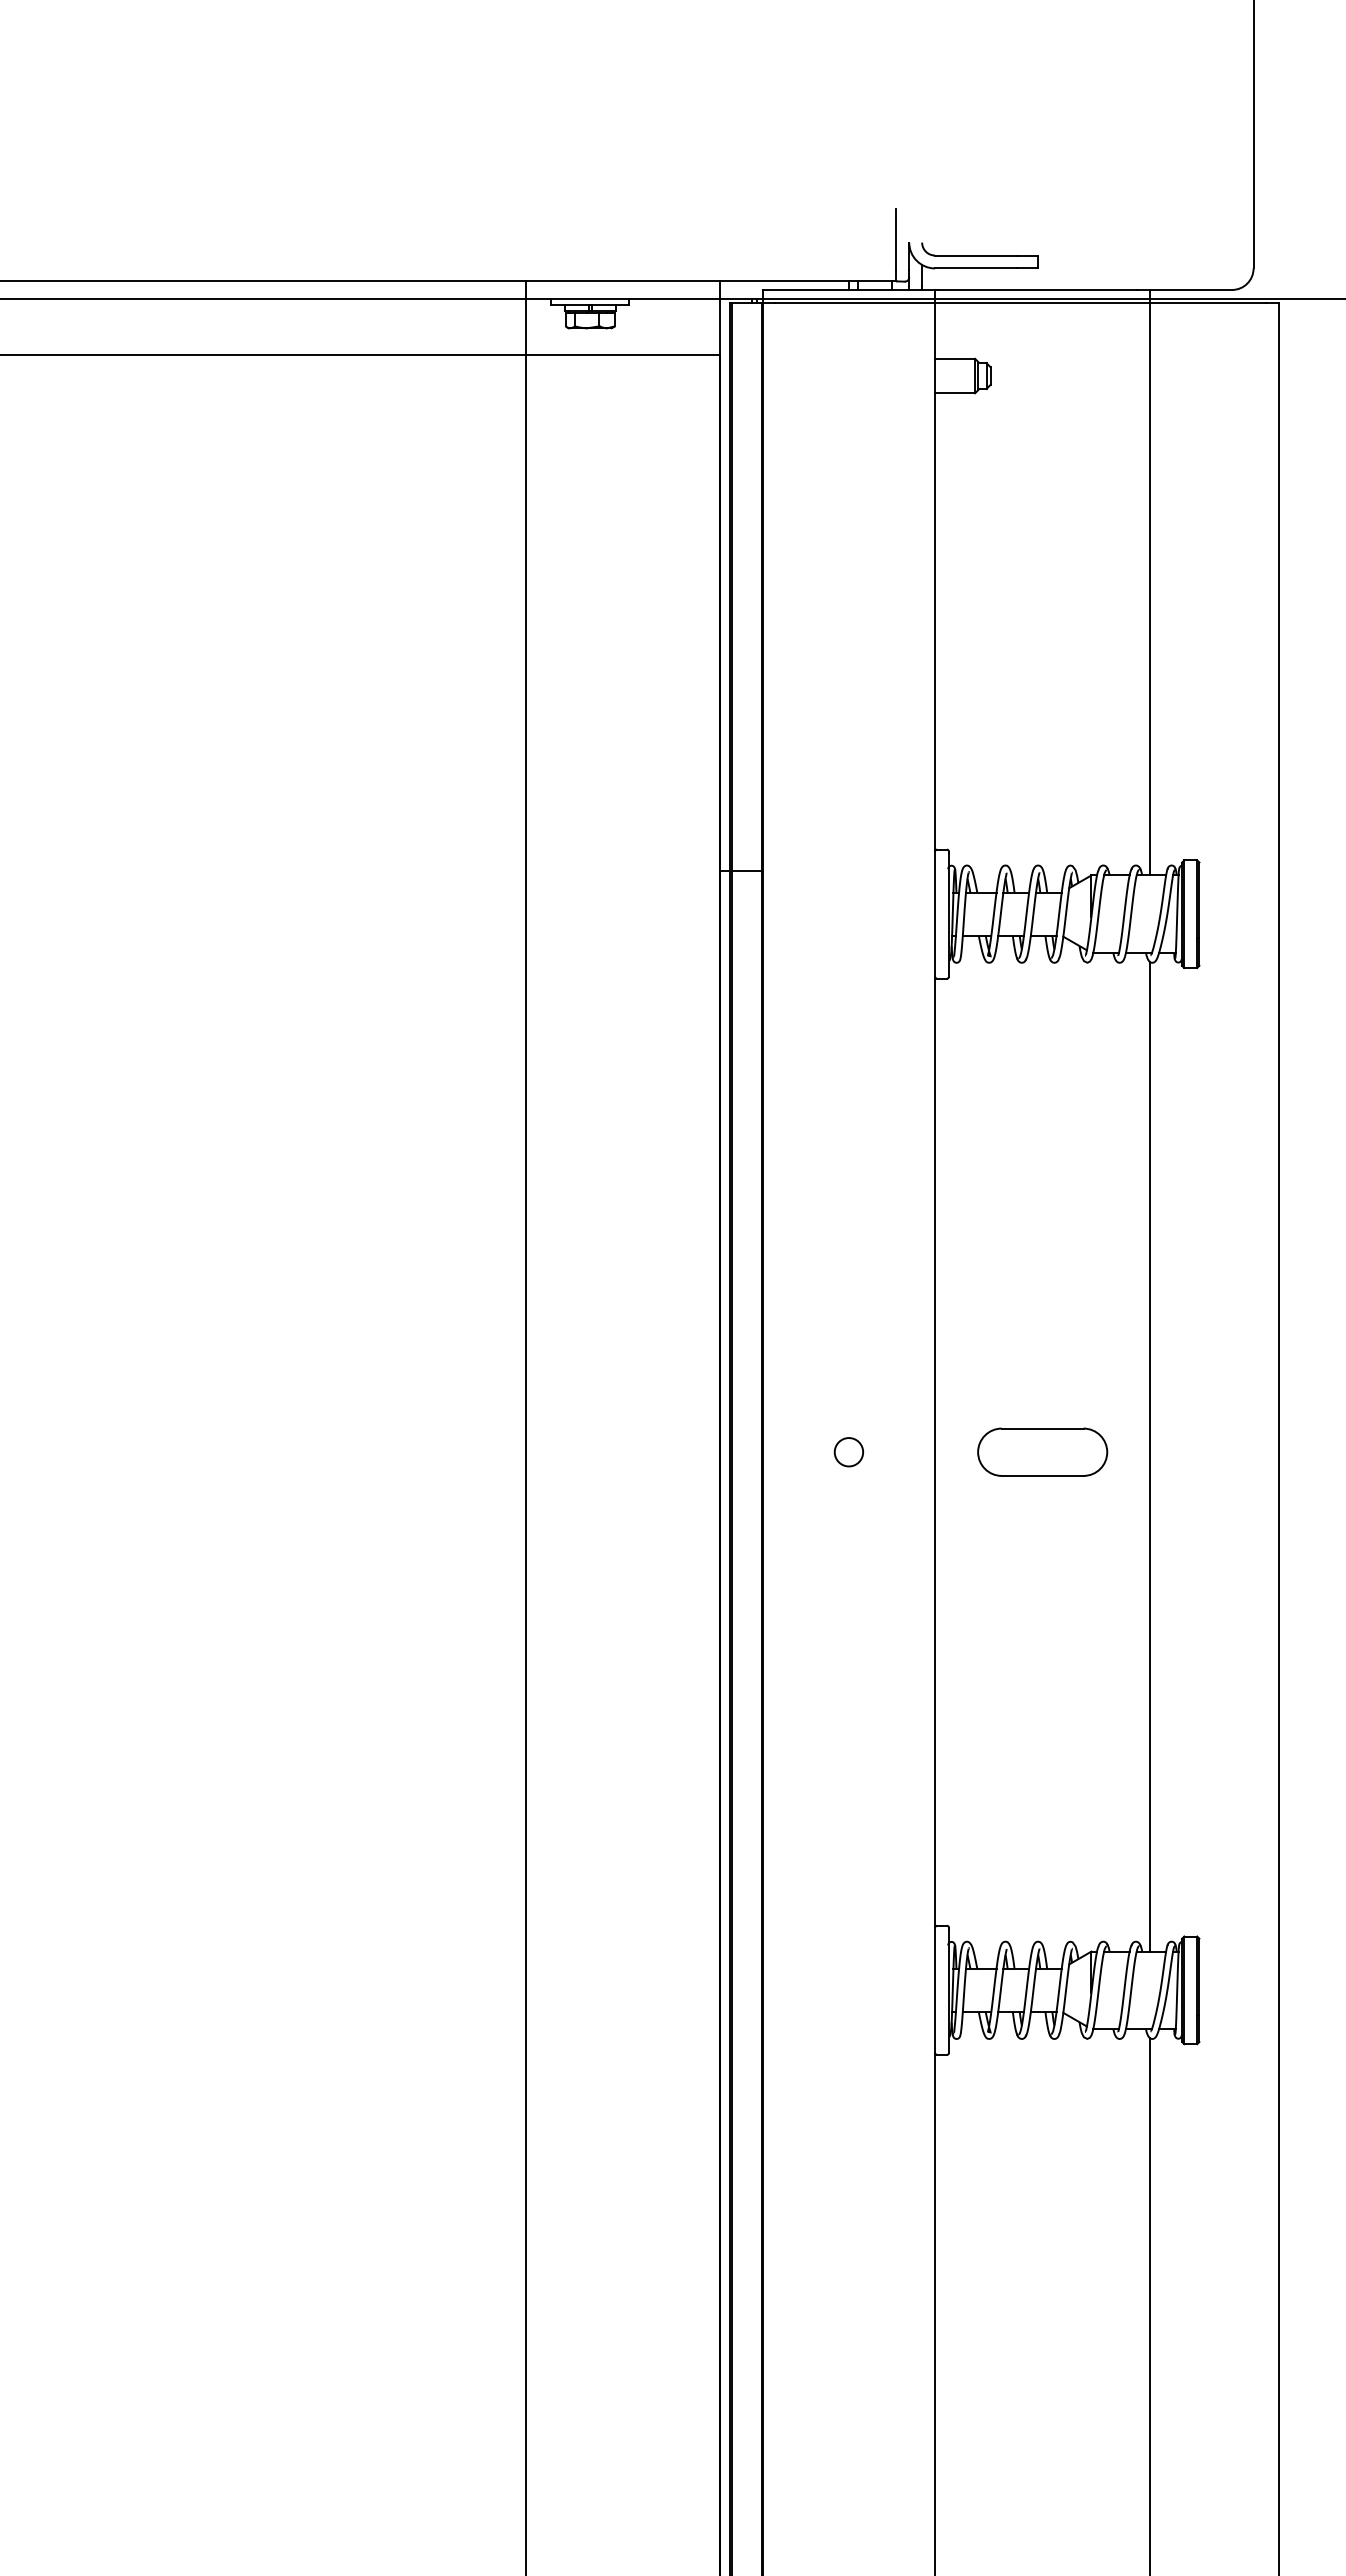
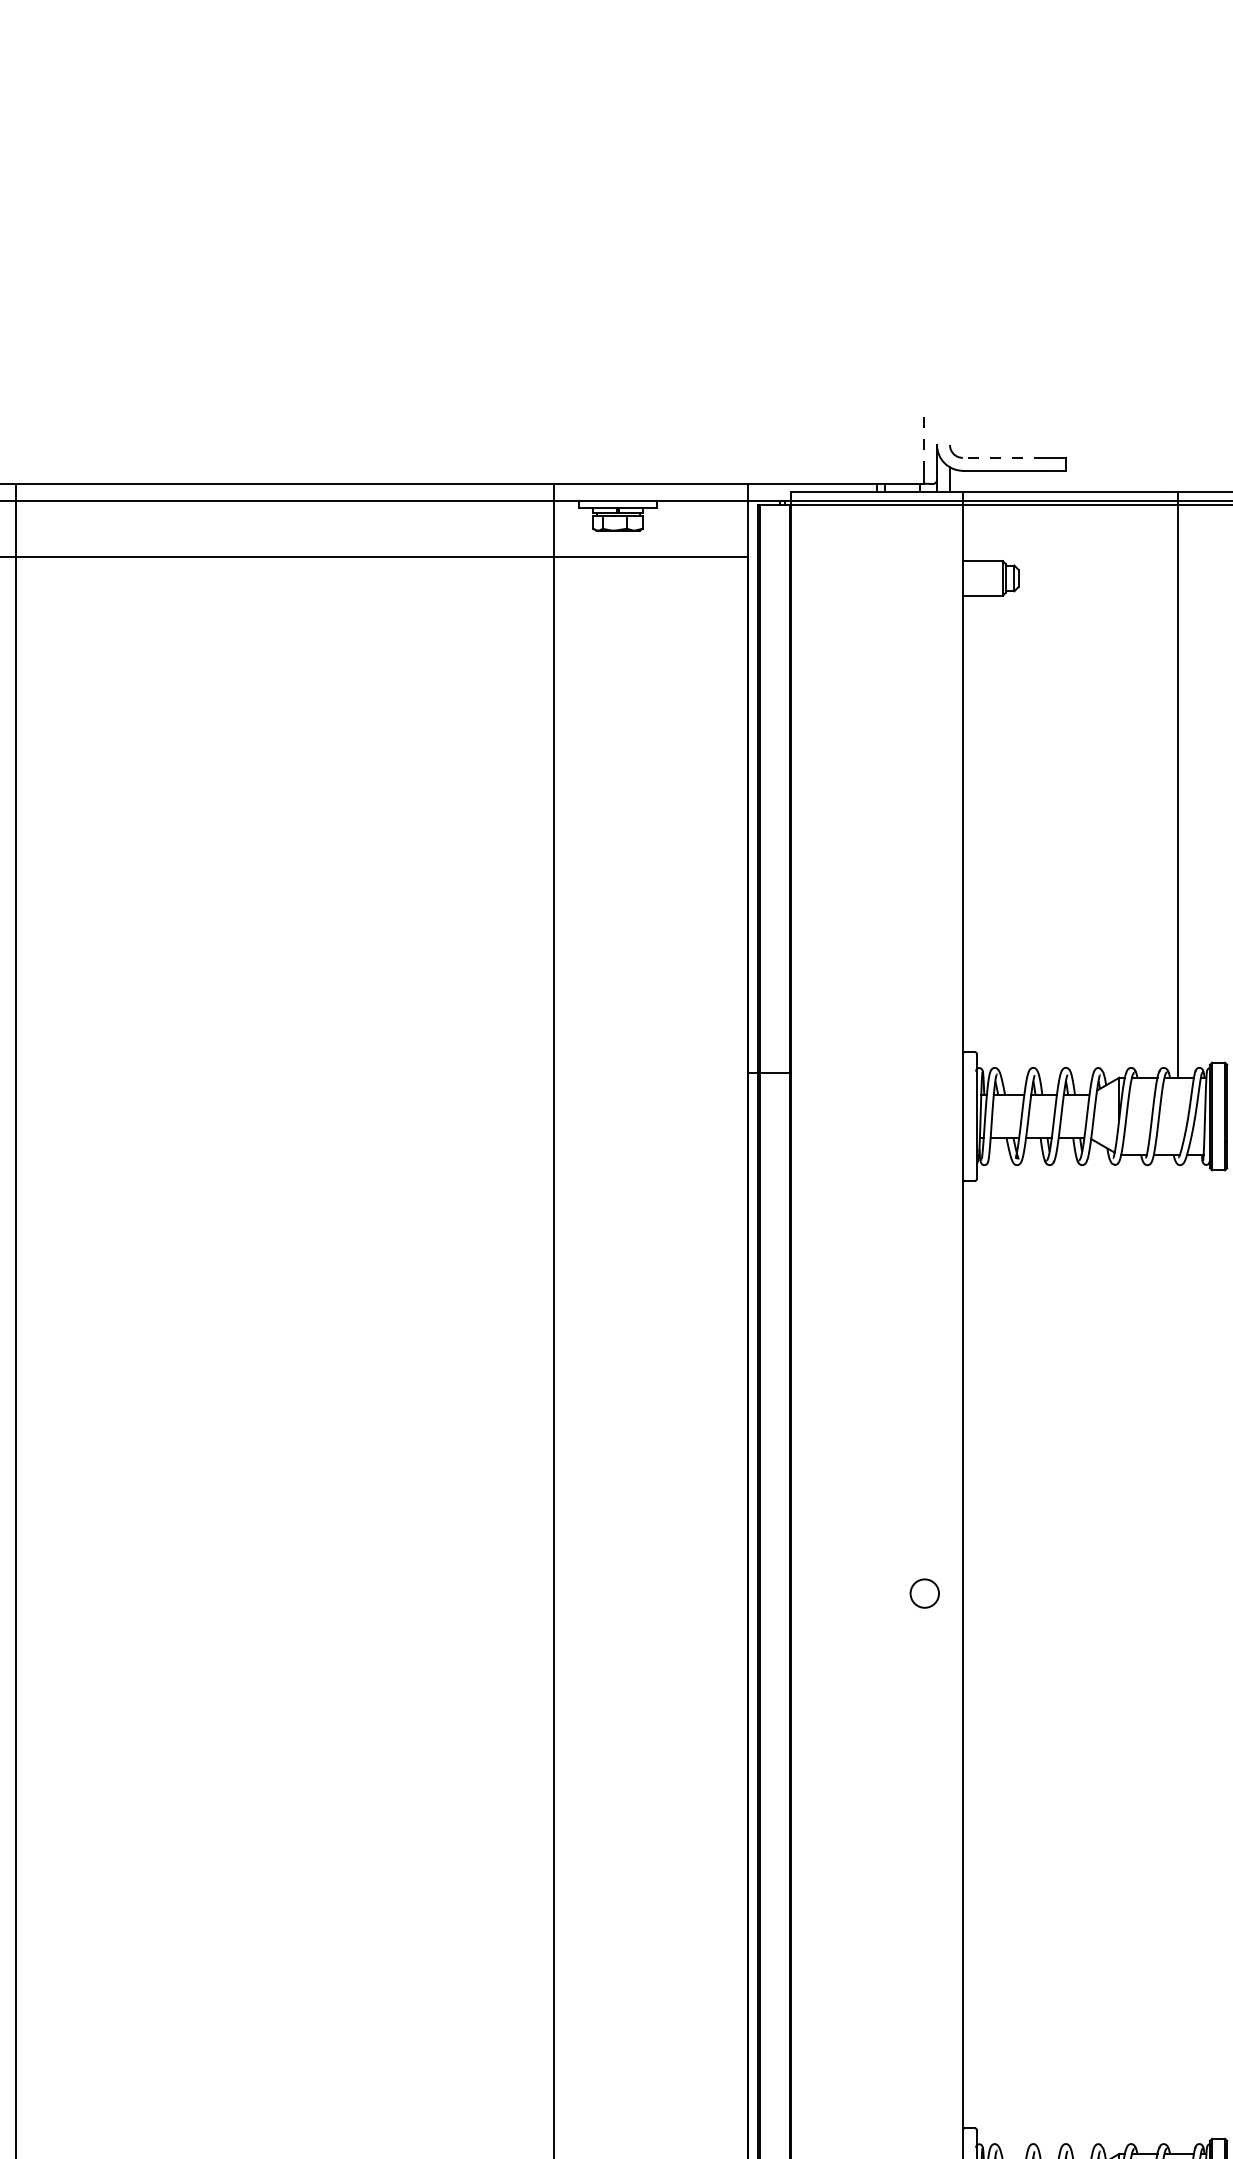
line: (896, 238) -> (924, 440), solid -> dashed
line: (975, 255) -> (1003, 457), solid -> dashed
part: (1042, 1451) -> (1070, 1653), removed
circle: (848, 1452) -> (924, 1593), moved
line: (1150, 1456) -> (1178, 1658), removed

